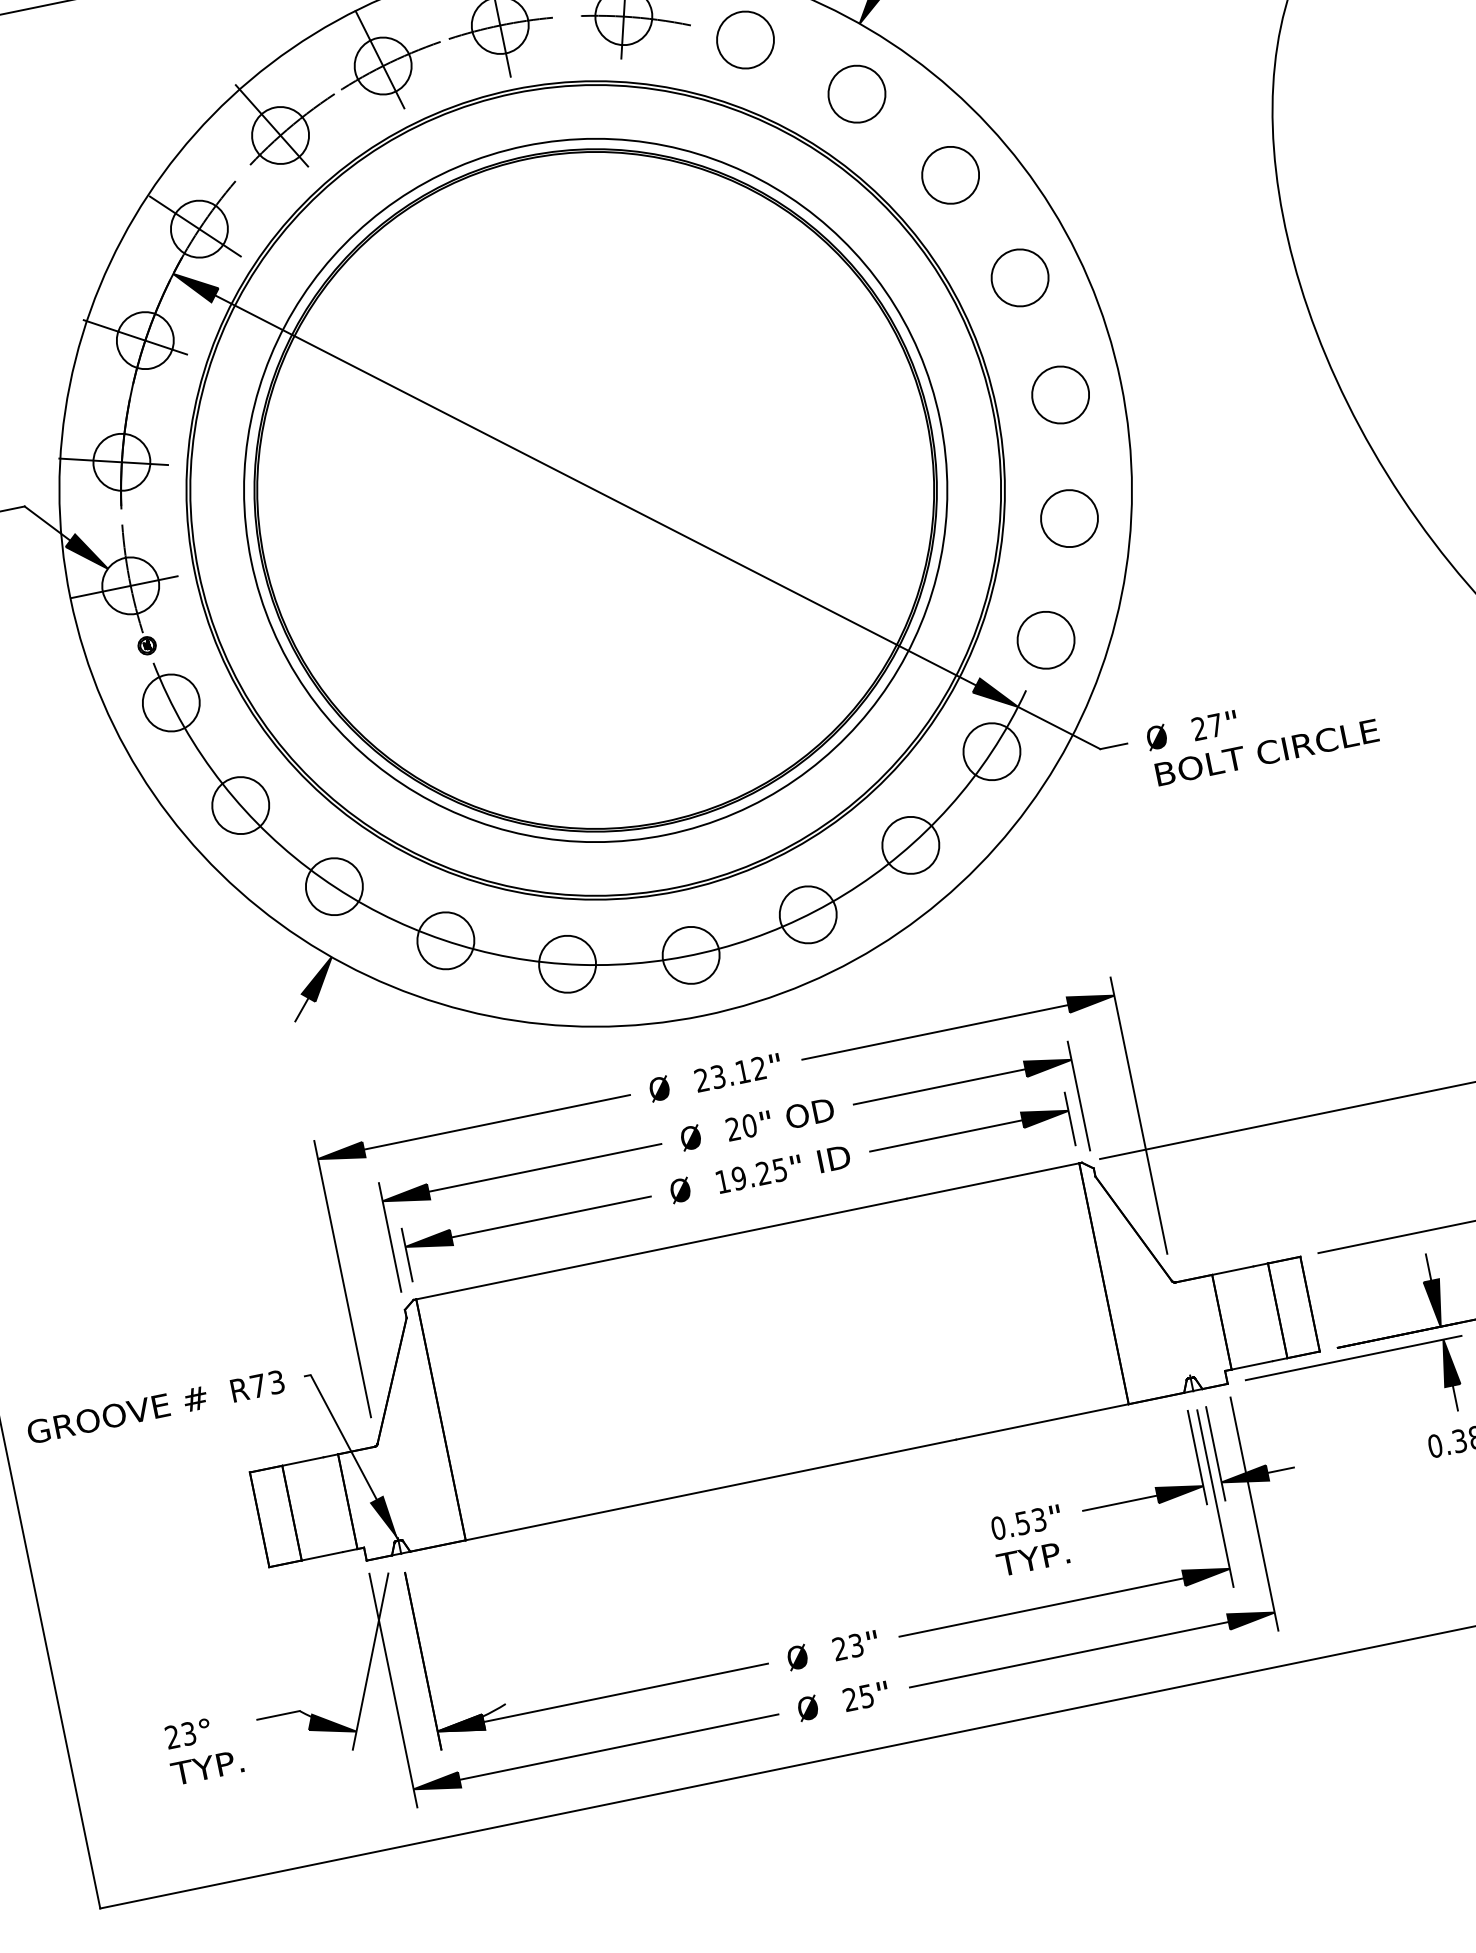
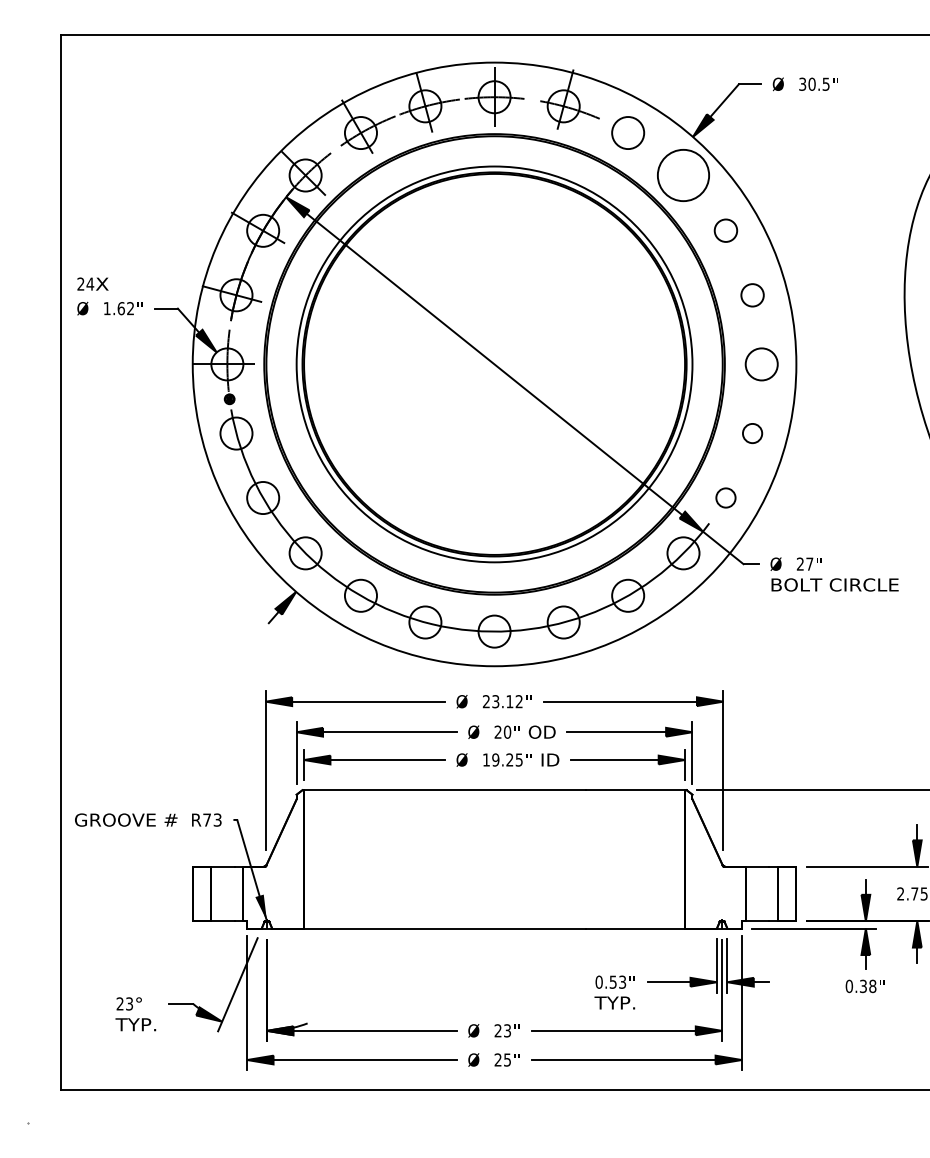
circle: (856, 94) -> (683, 175), size x1.6
circle: (949, 174) -> (725, 230), size x0.7
circle: (1019, 278) -> (752, 295), size x0.7
circle: (1069, 518) -> (752, 433), size x0.6
circle: (1045, 639) -> (725, 497), size x0.6

